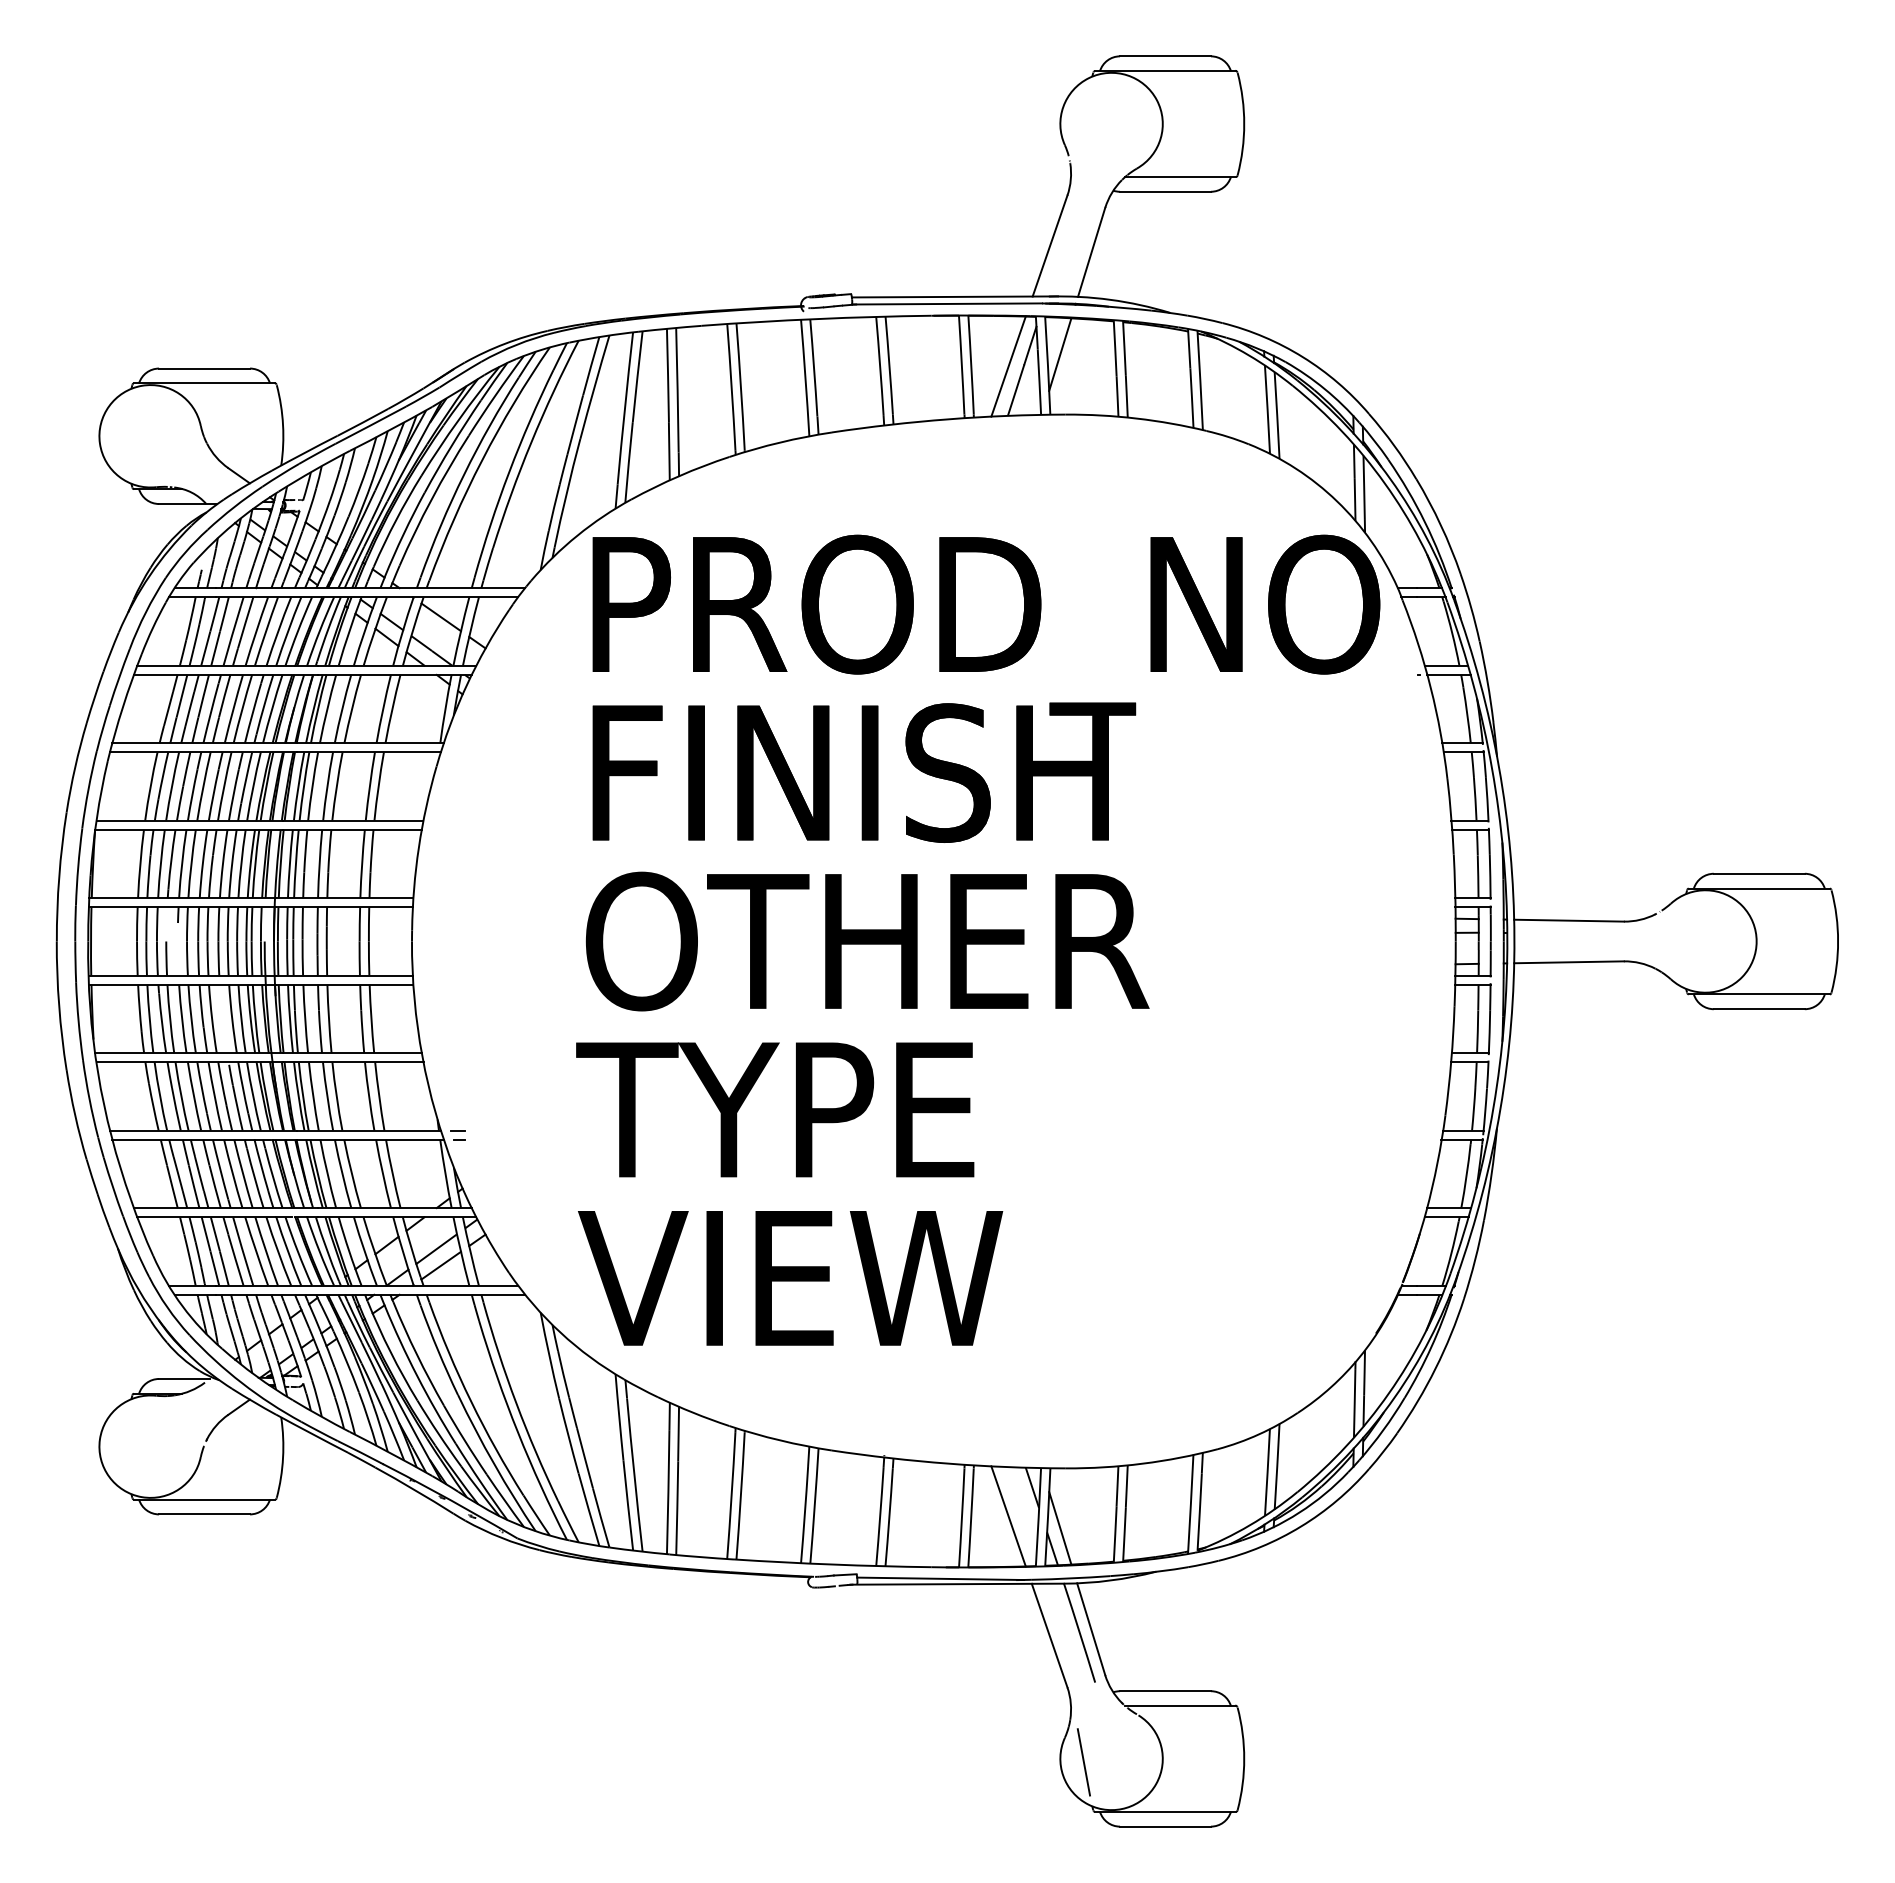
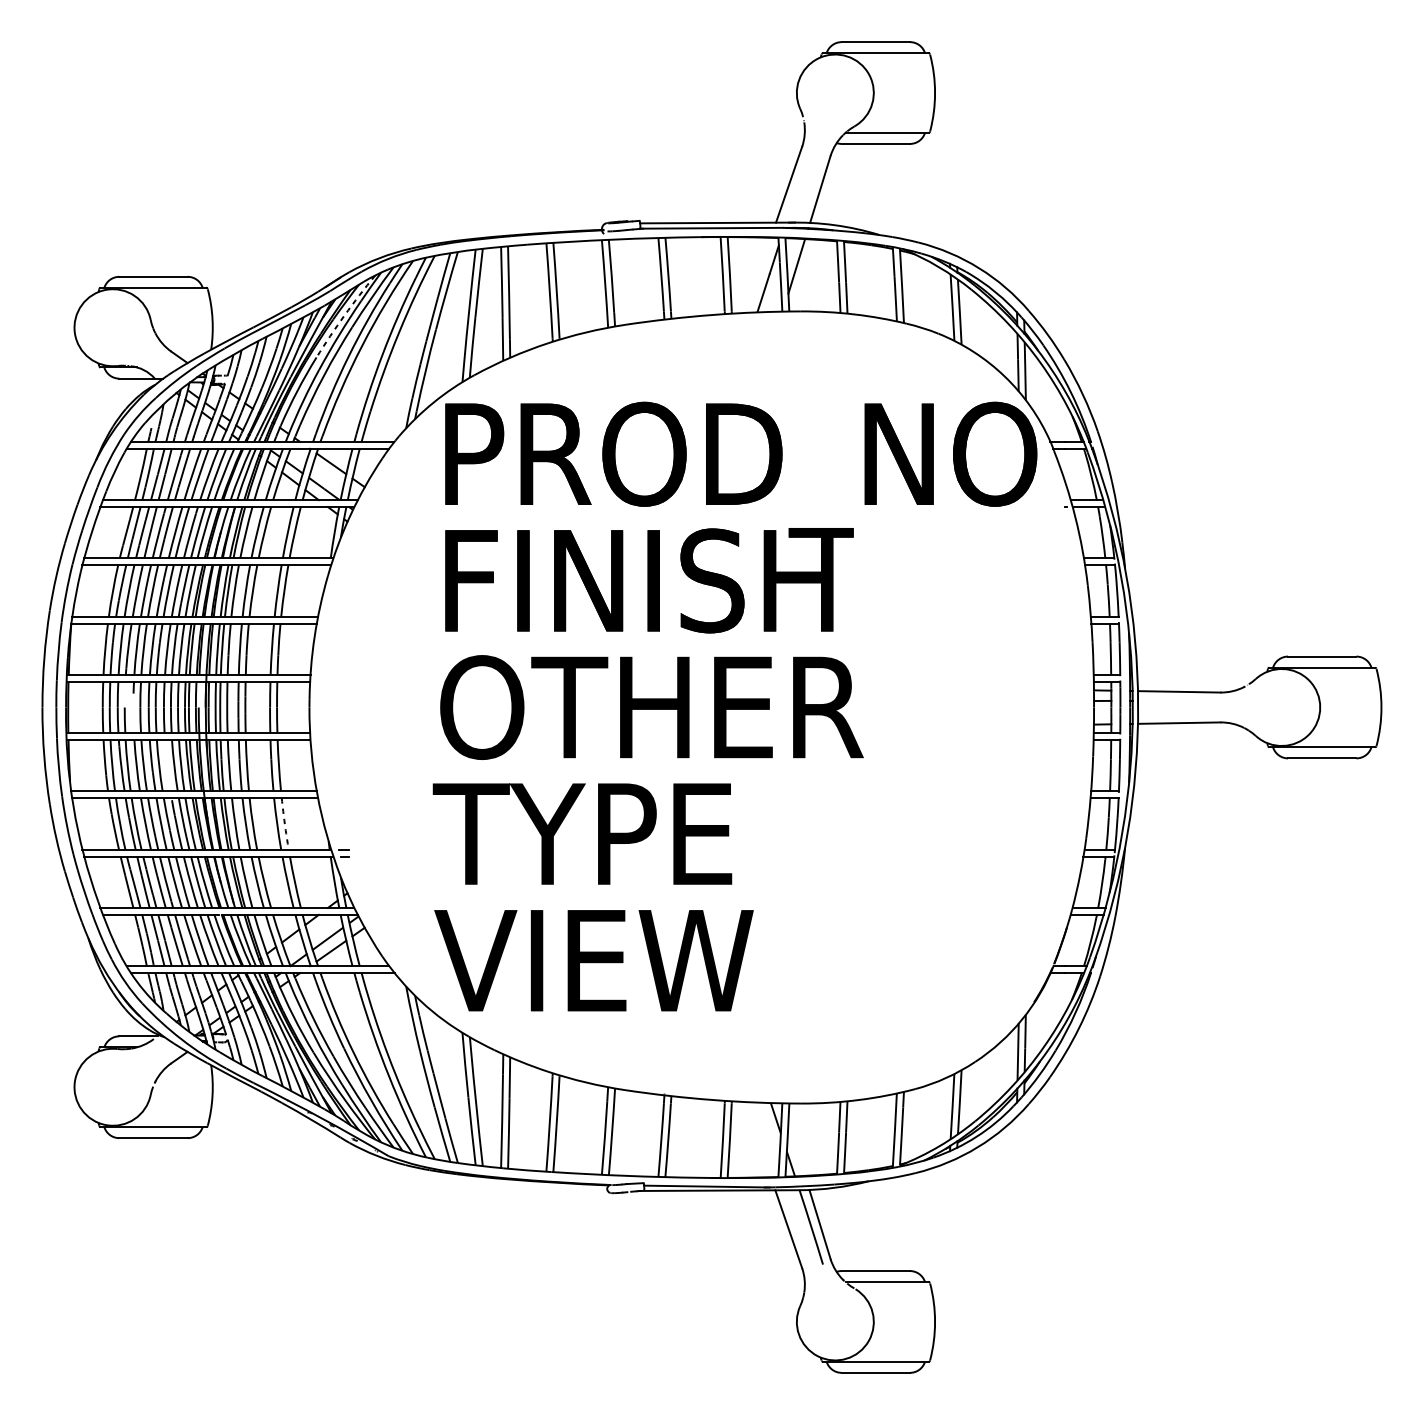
line: (1008, 366) -> (757, 275), removed
arc: (458, 420) -> (344, 315), solid -> dashed
arc: (379, 1096) -> (285, 824), solid -> dashed
line: (1008, 1516) -> (757, 1139), removed
line: (1060, 1528) -> (796, 1148), removed
line: (1083, 1762) -> (814, 1324), removed

